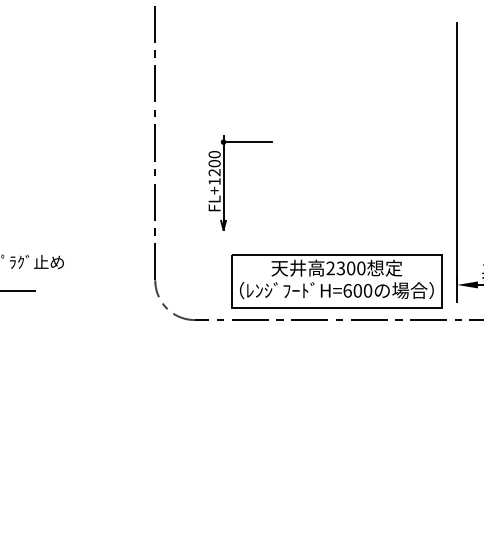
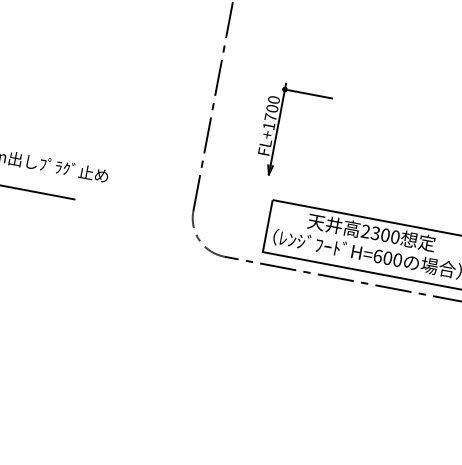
text: (214, 172) -> (270, 117), FL+1200 -> FL+1700

